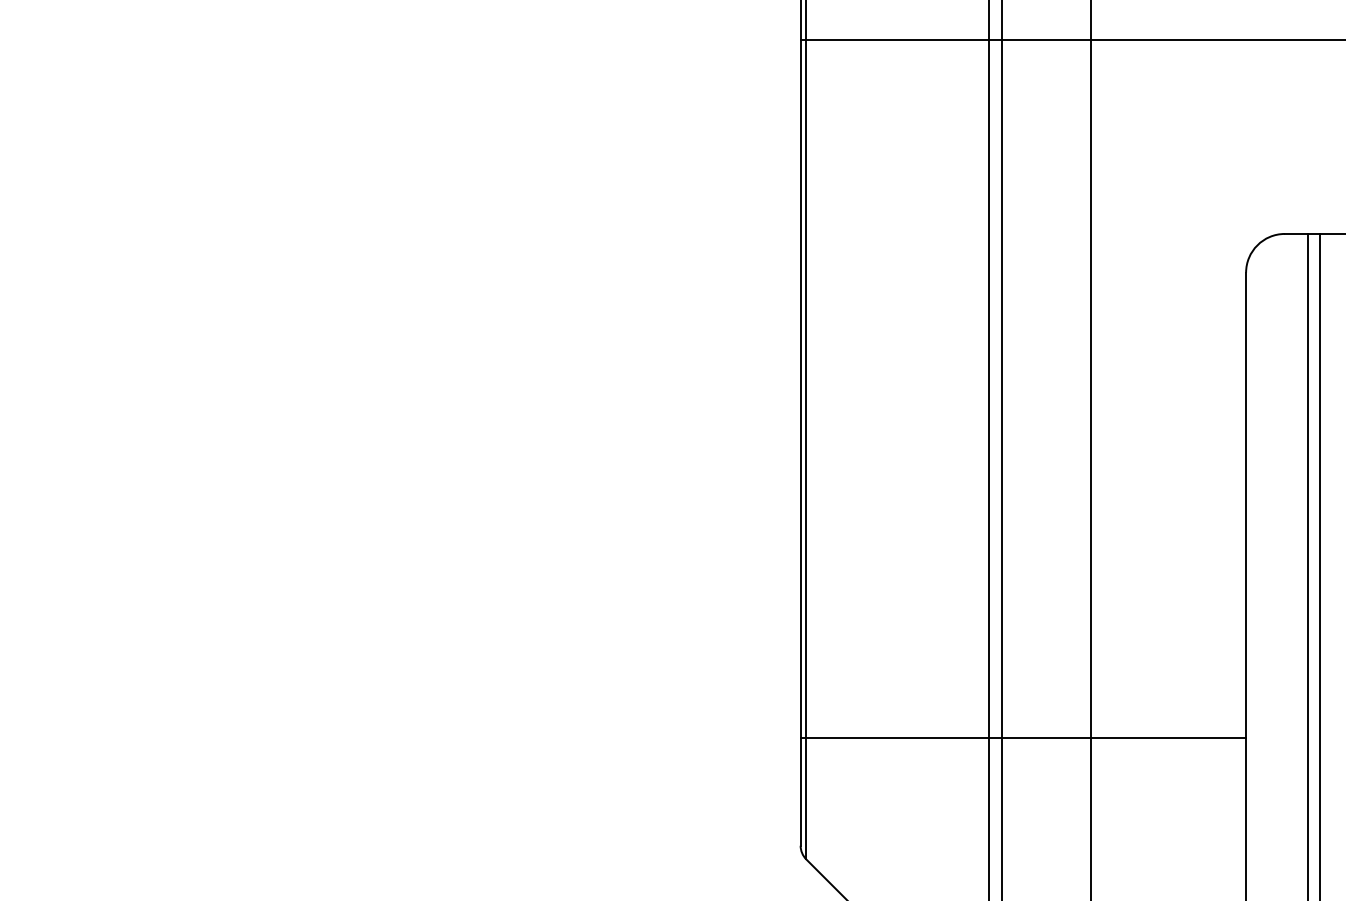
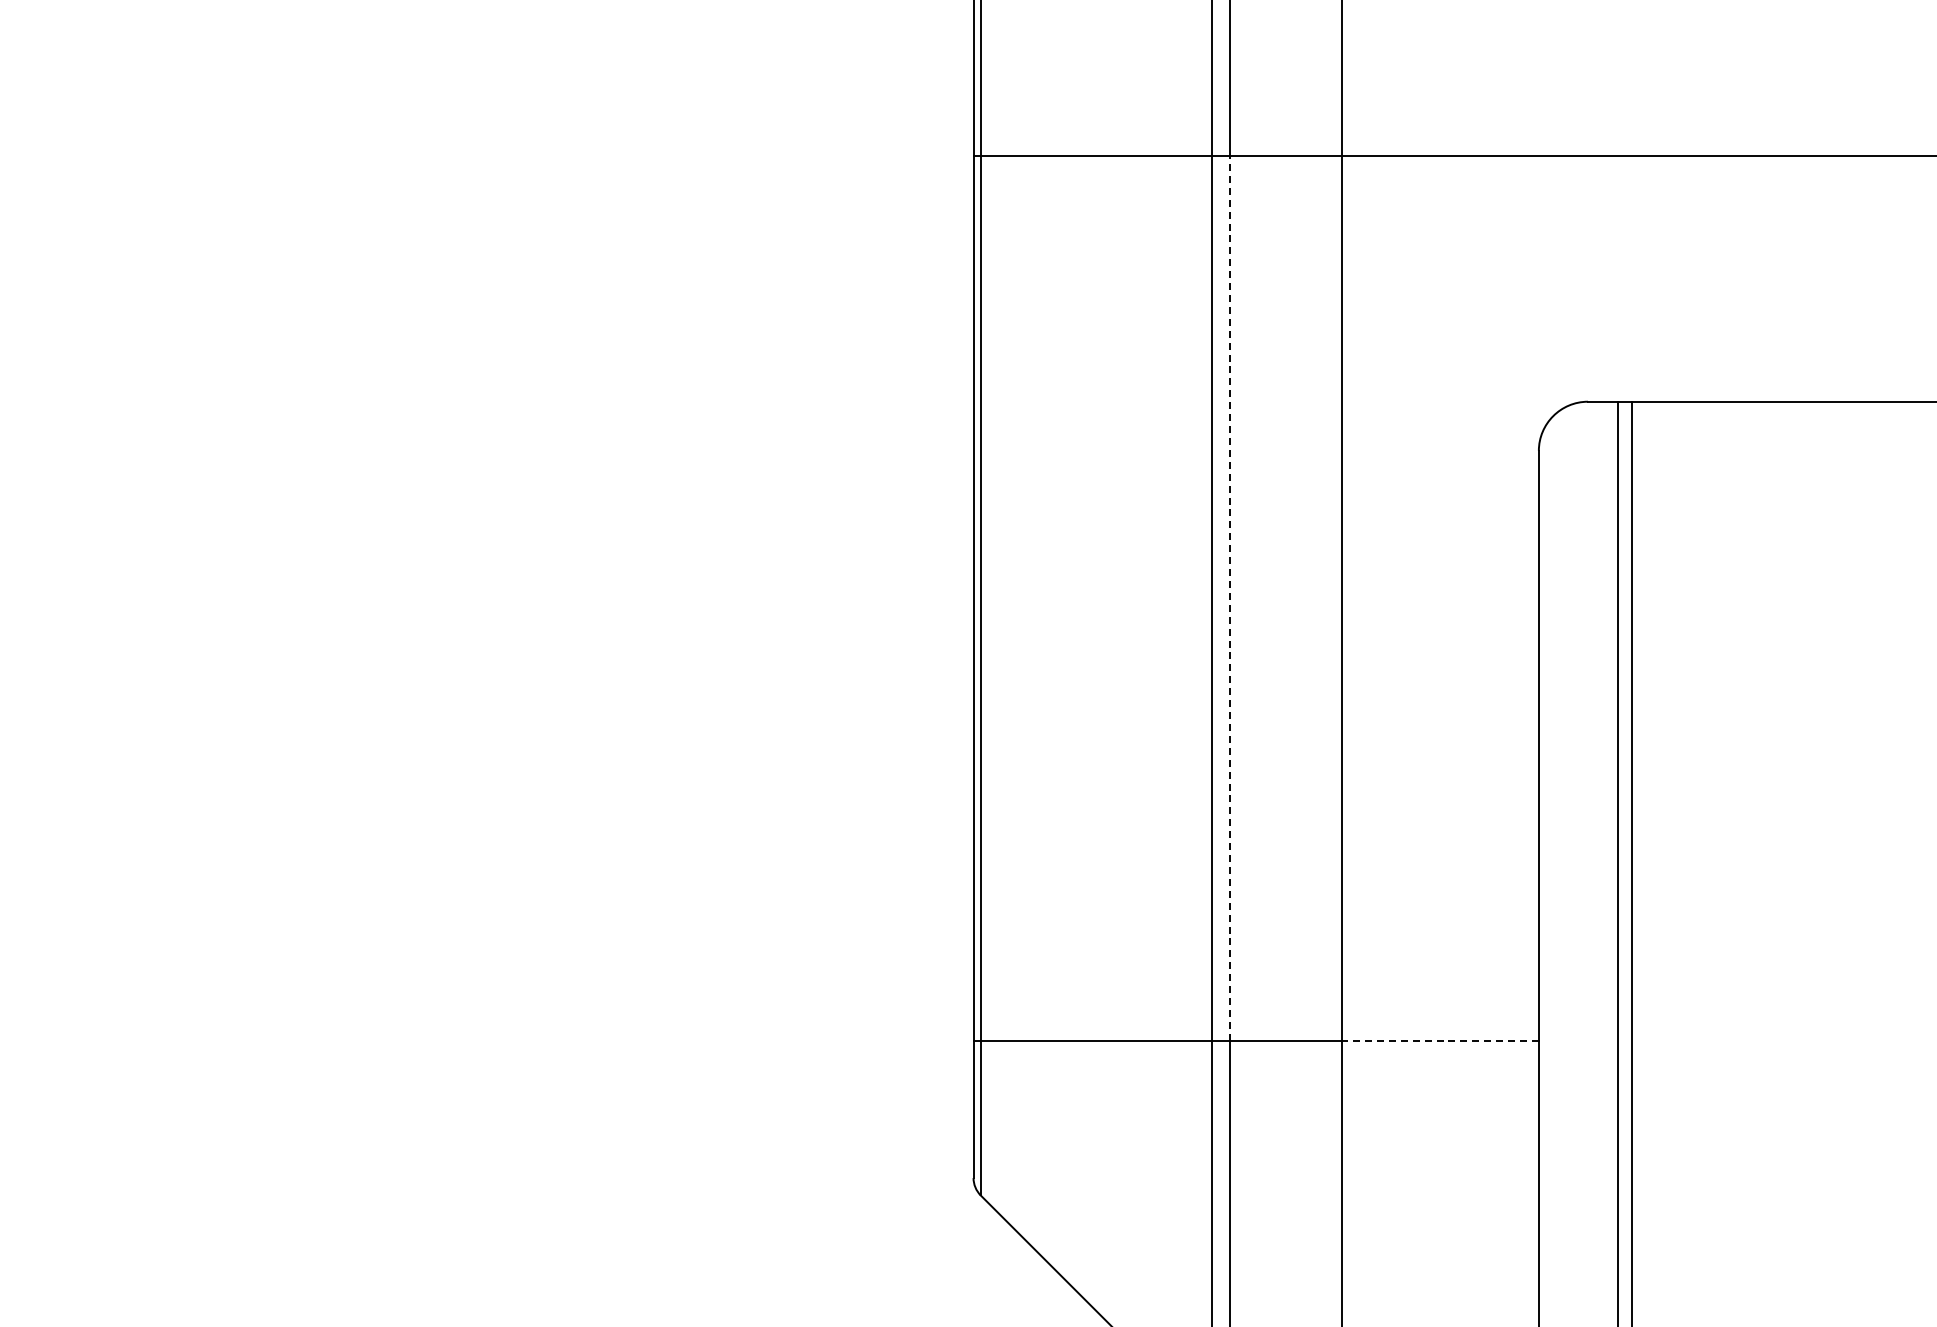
line: (1002, 388) -> (1229, 597), solid -> dashed
line: (1168, 737) -> (1440, 1040), solid -> dashed

